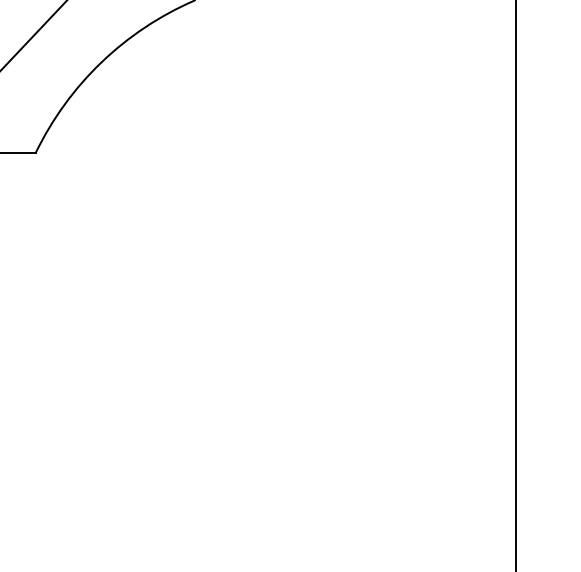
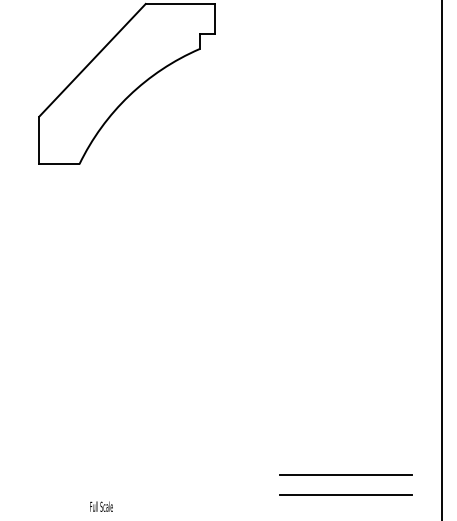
line: (387, 563) -> (345, 474), added

